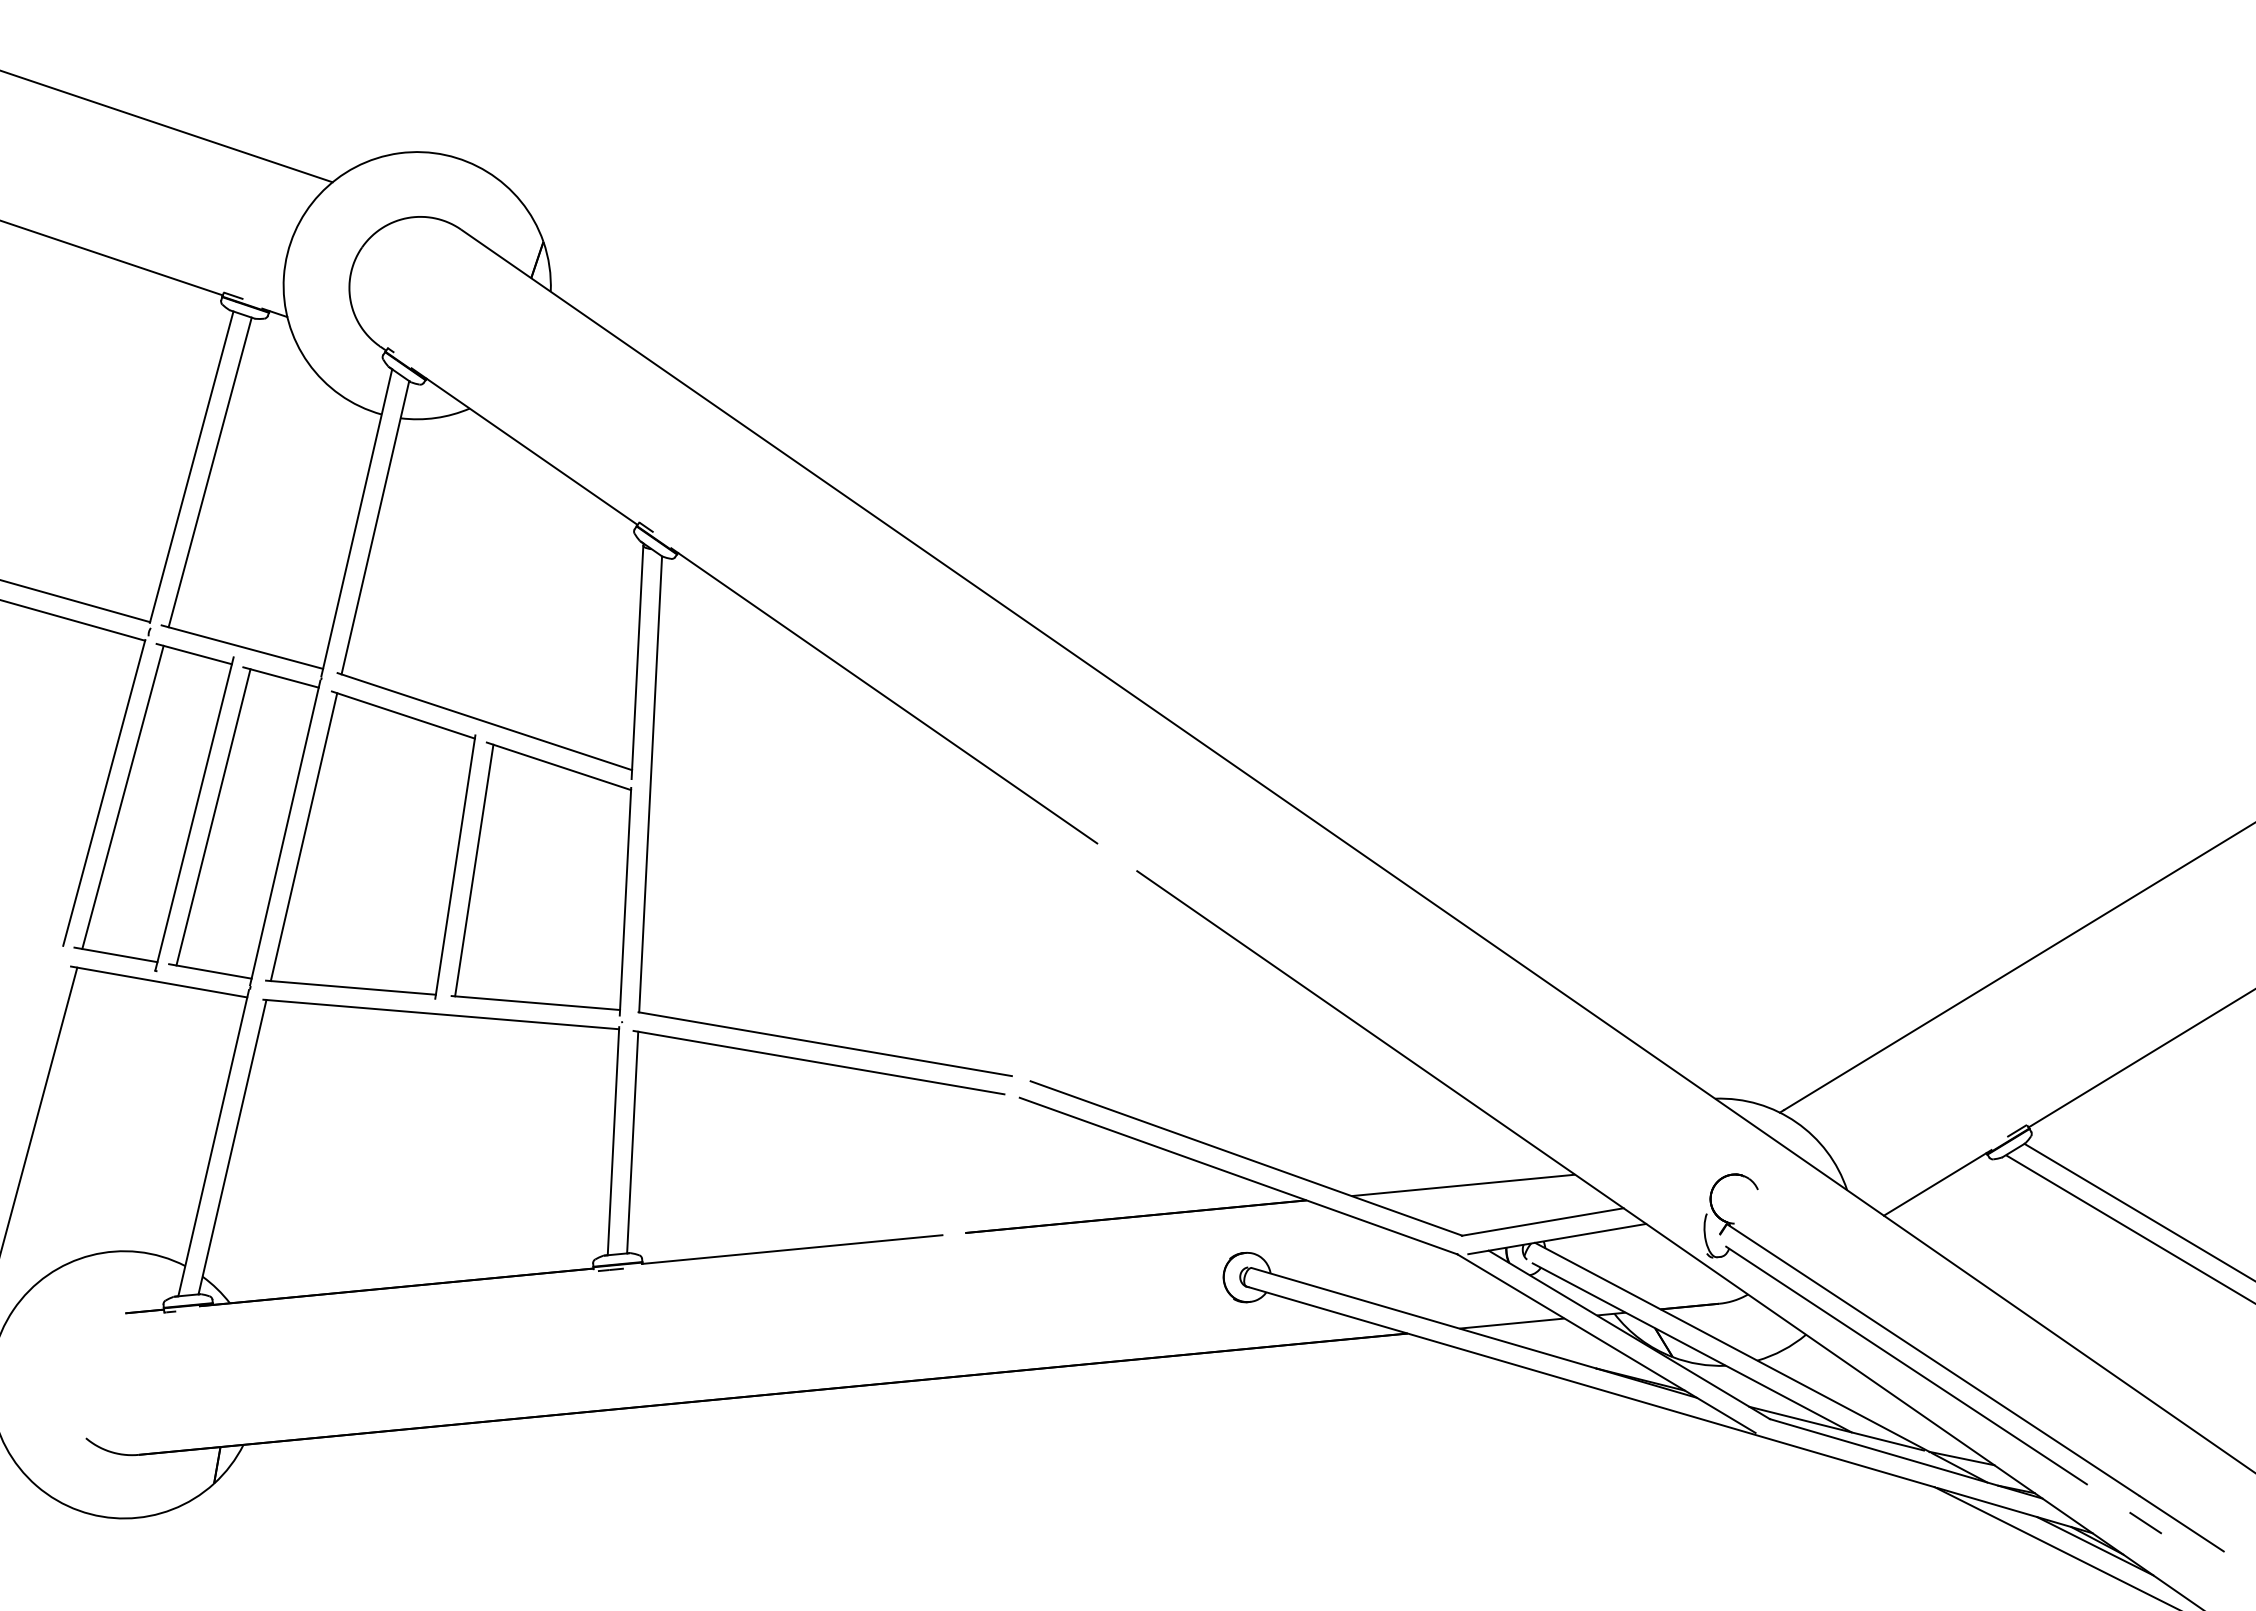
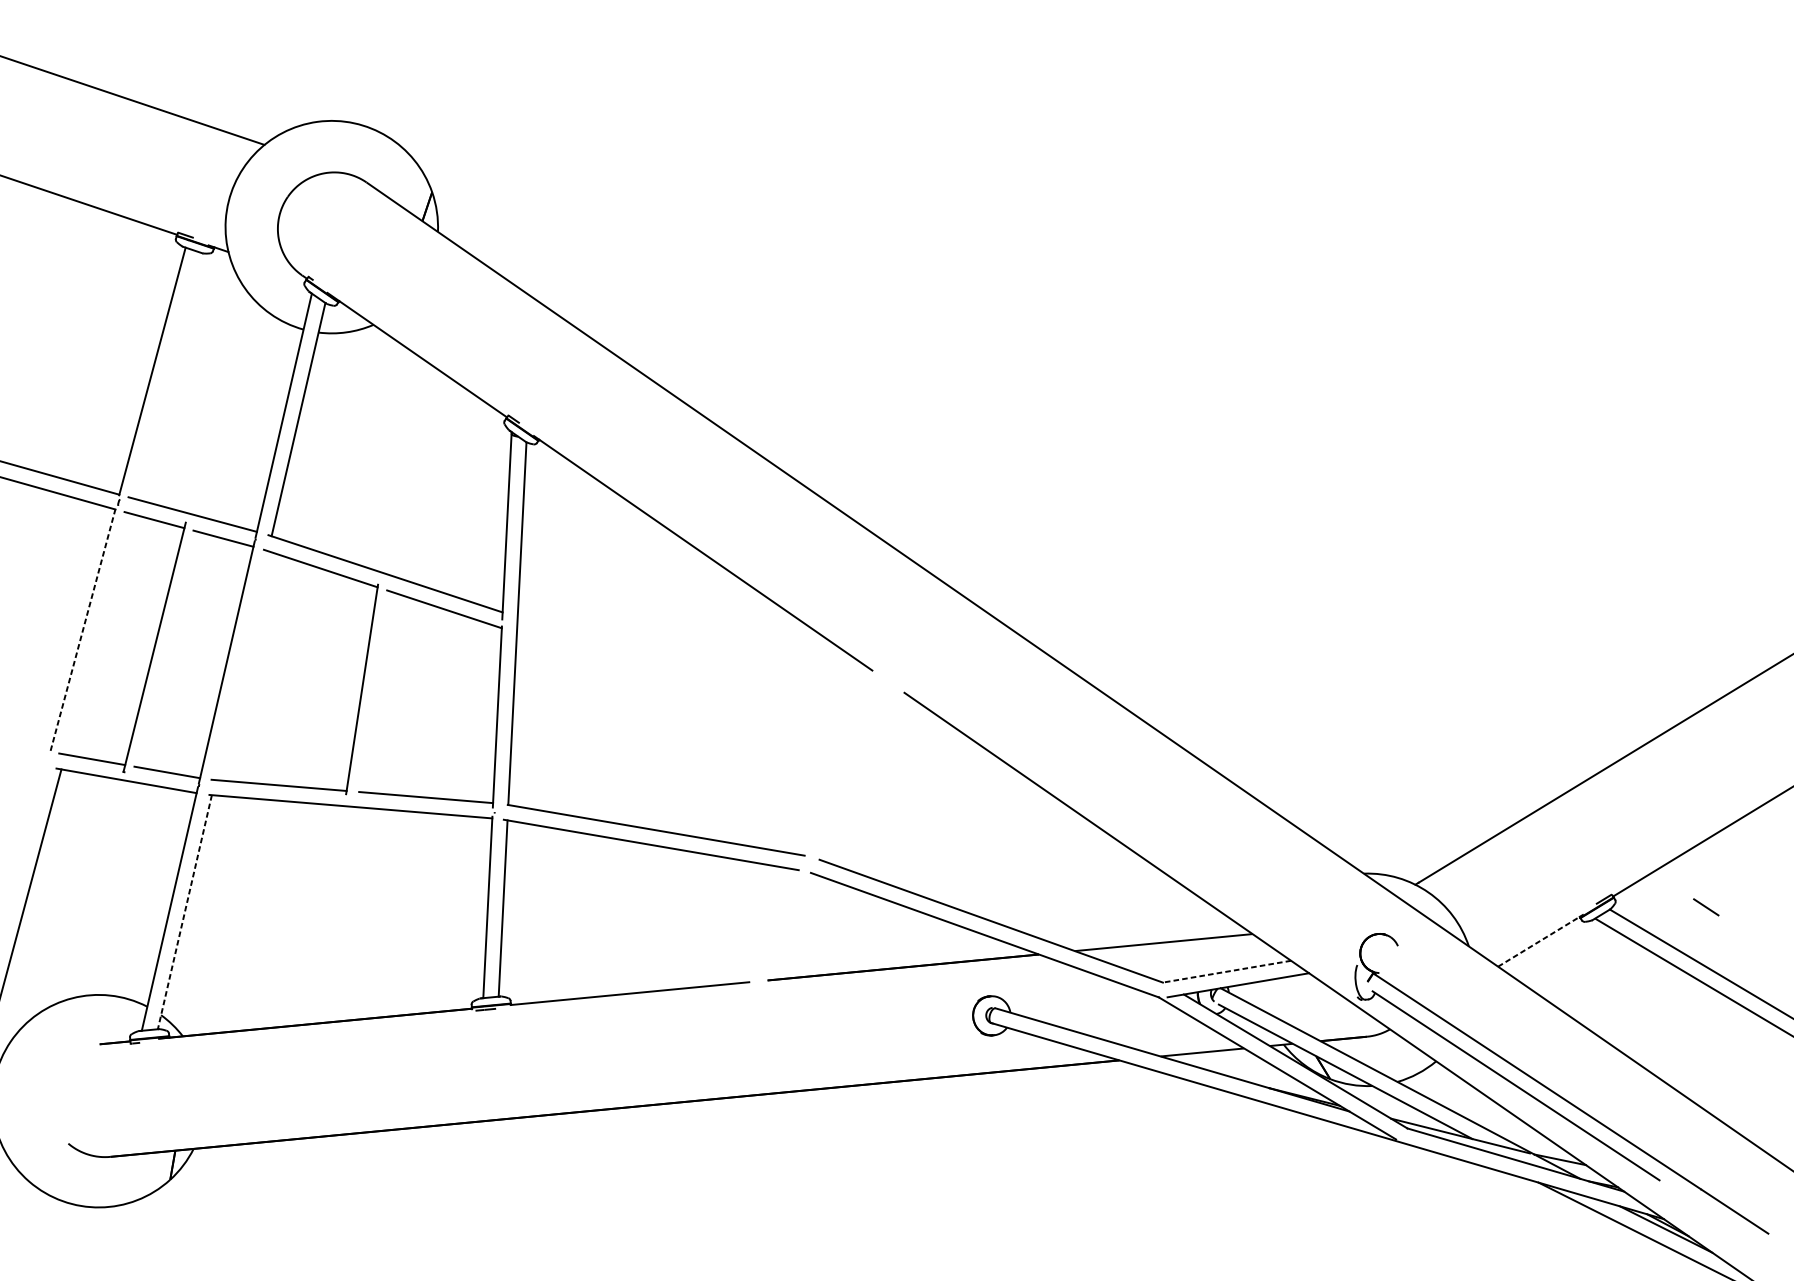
line: (209, 472) -> (166, 375), removed
line: (104, 793) -> (83, 630), solid -> dashed
line: (122, 796) -> (97, 633), removed
line: (213, 817) -> (169, 650), removed
line: (303, 837) -> (241, 665), removed
line: (474, 870) -> (377, 692), removed
line: (232, 1147) -> (184, 912), solid -> dashed
line: (1938, 1182) -> (1541, 940), solid -> dashed
line: (1542, 1222) -> (1226, 972), solid -> dashed
line: (2145, 1522) -> (1706, 906), moved

